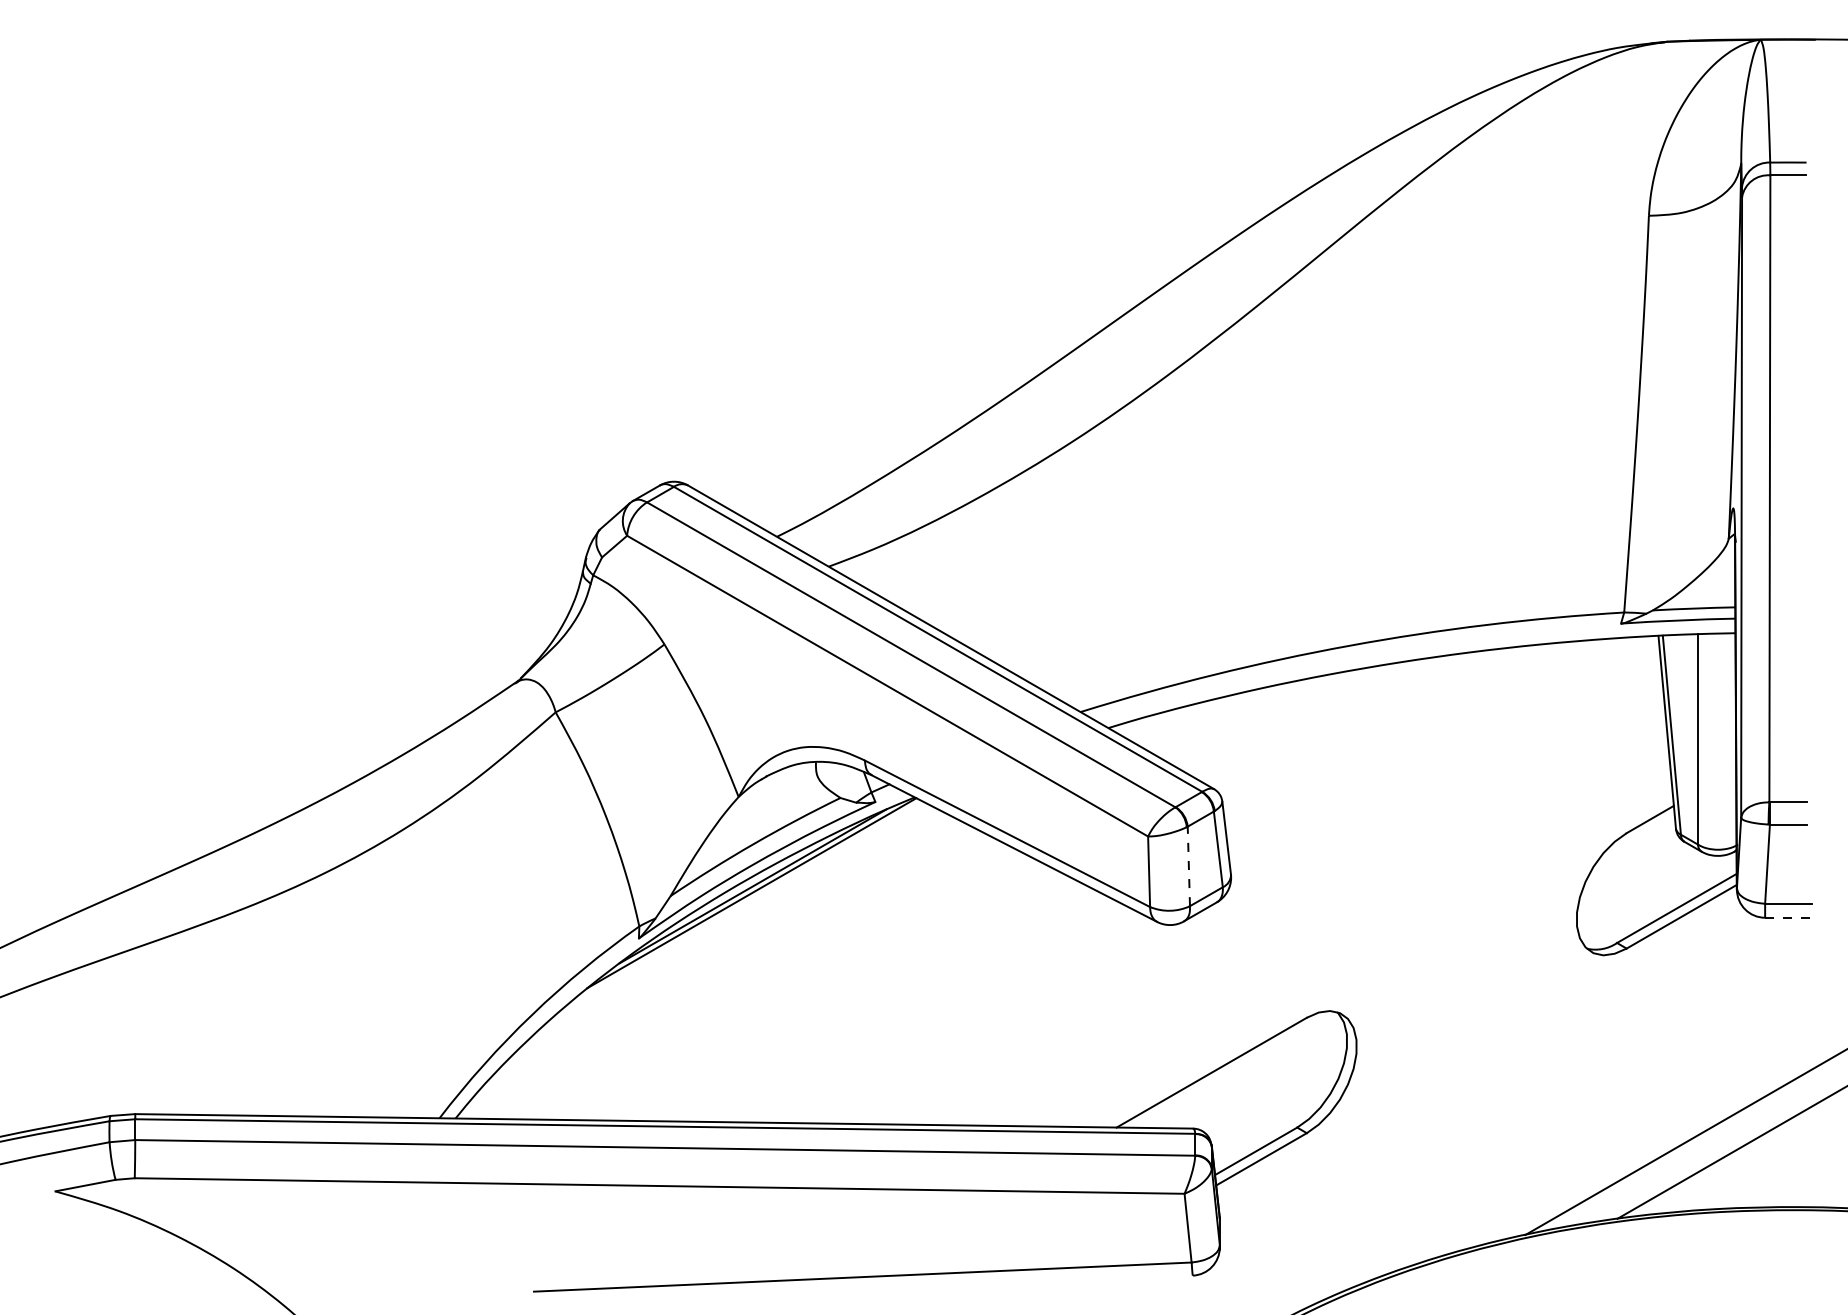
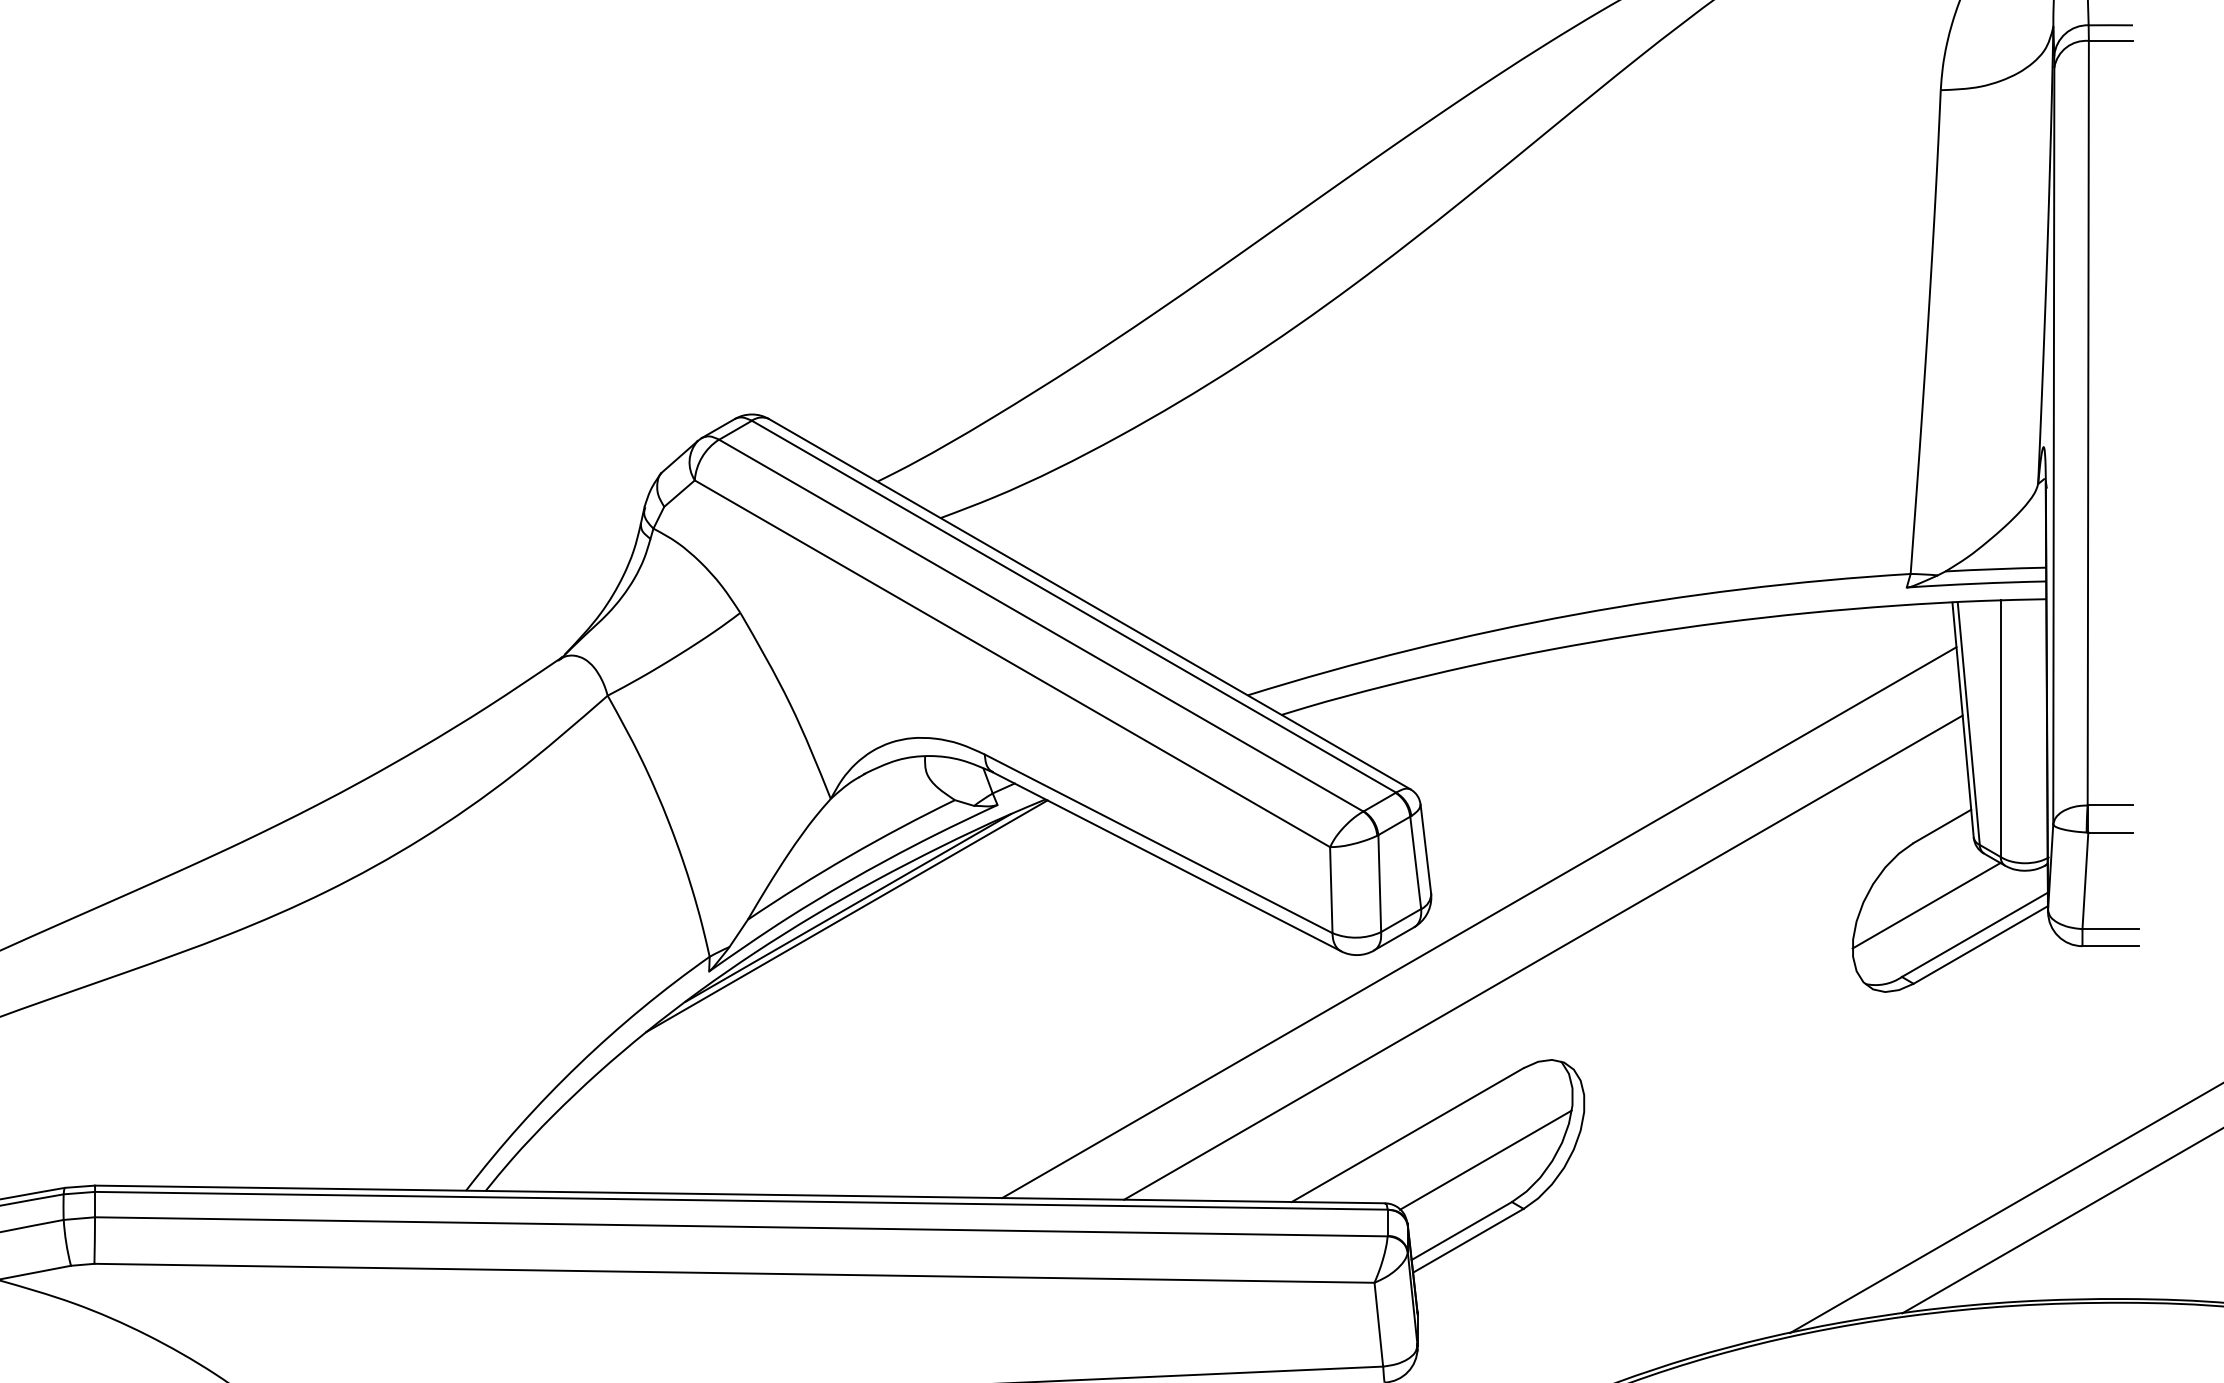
line: (1188, 866) -> (1379, 883), dashed -> solid
line: (1636, 884) -> (1925, 905), added
line: (1270, 898) -> (1479, 922), added
line: (1788, 917) -> (2110, 945), dashed -> solid
line: (1322, 926) -> (1542, 956), added
line: (1275, 1092) -> (1485, 1159), added

